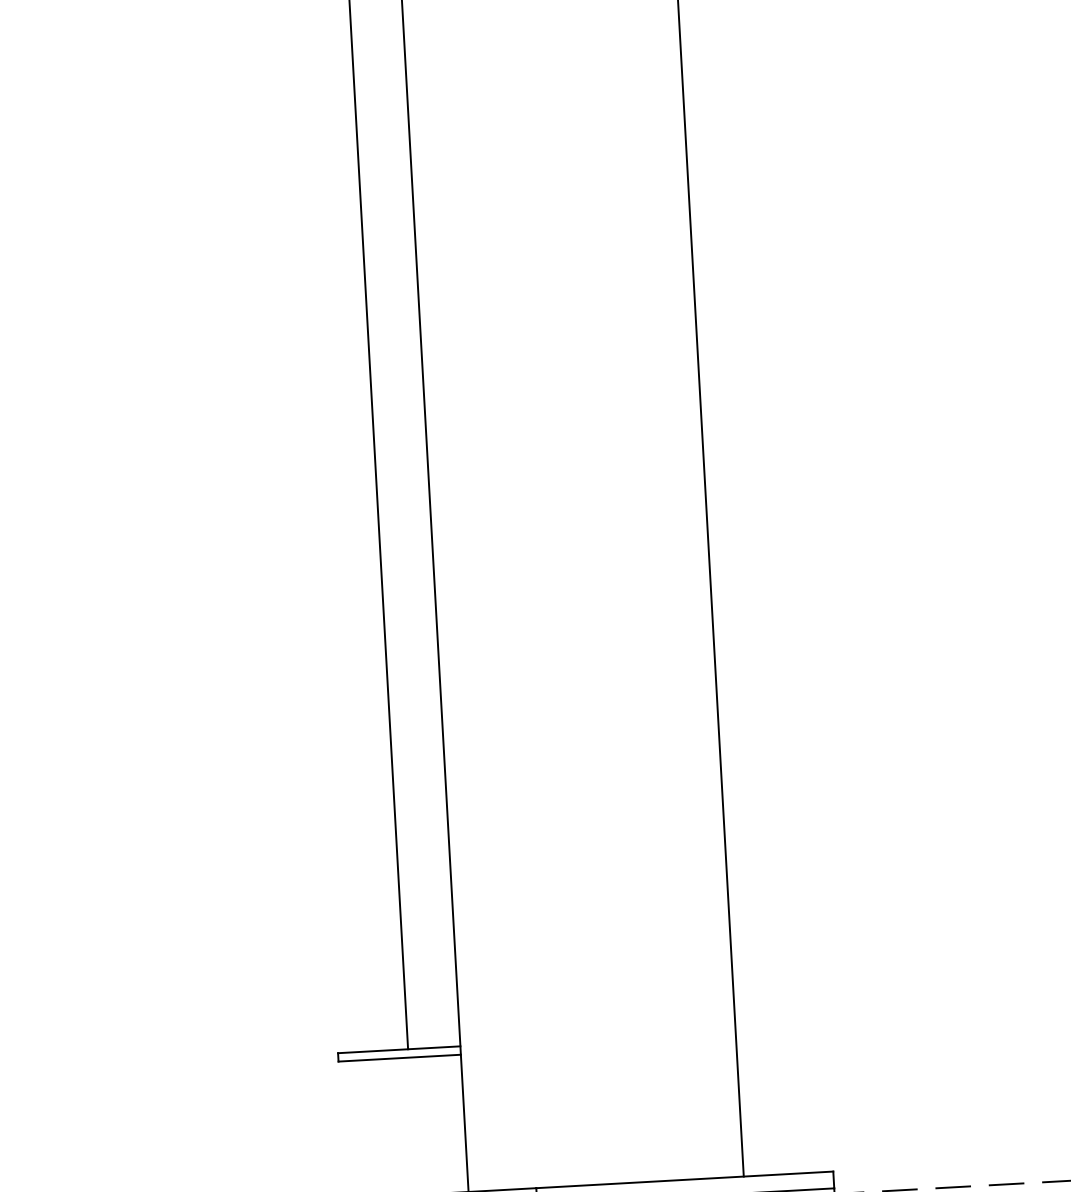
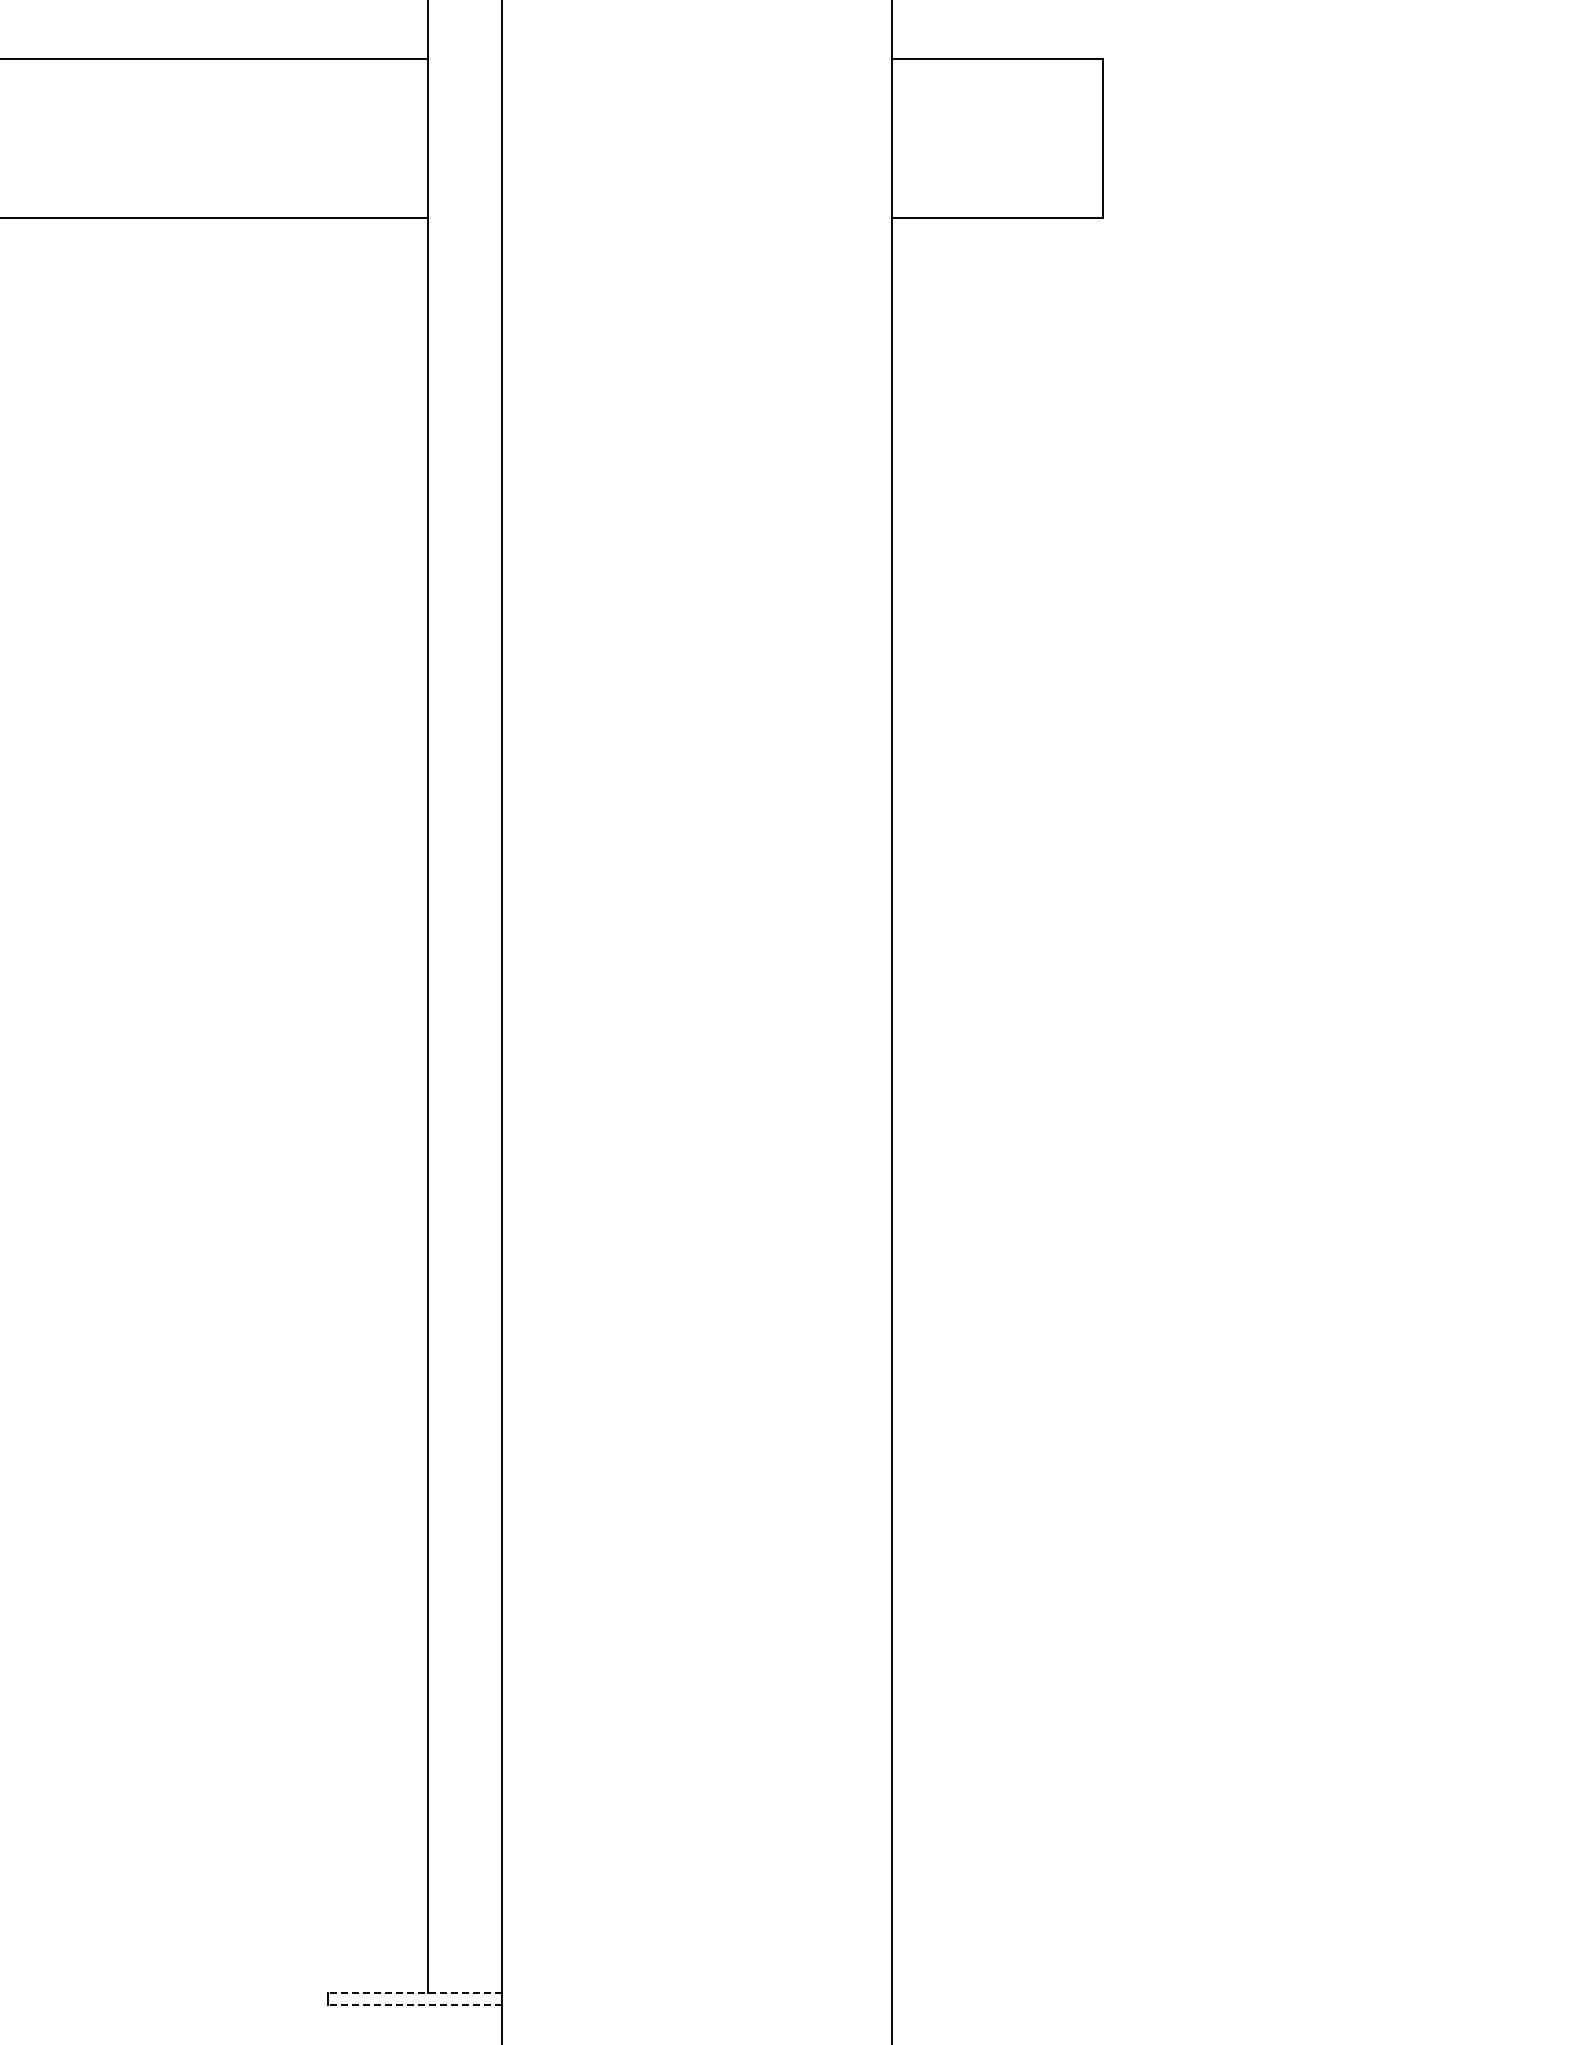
line: (399, 1049) -> (415, 1992), solid -> dashed
line: (400, 1057) -> (415, 2004), solid -> dashed

